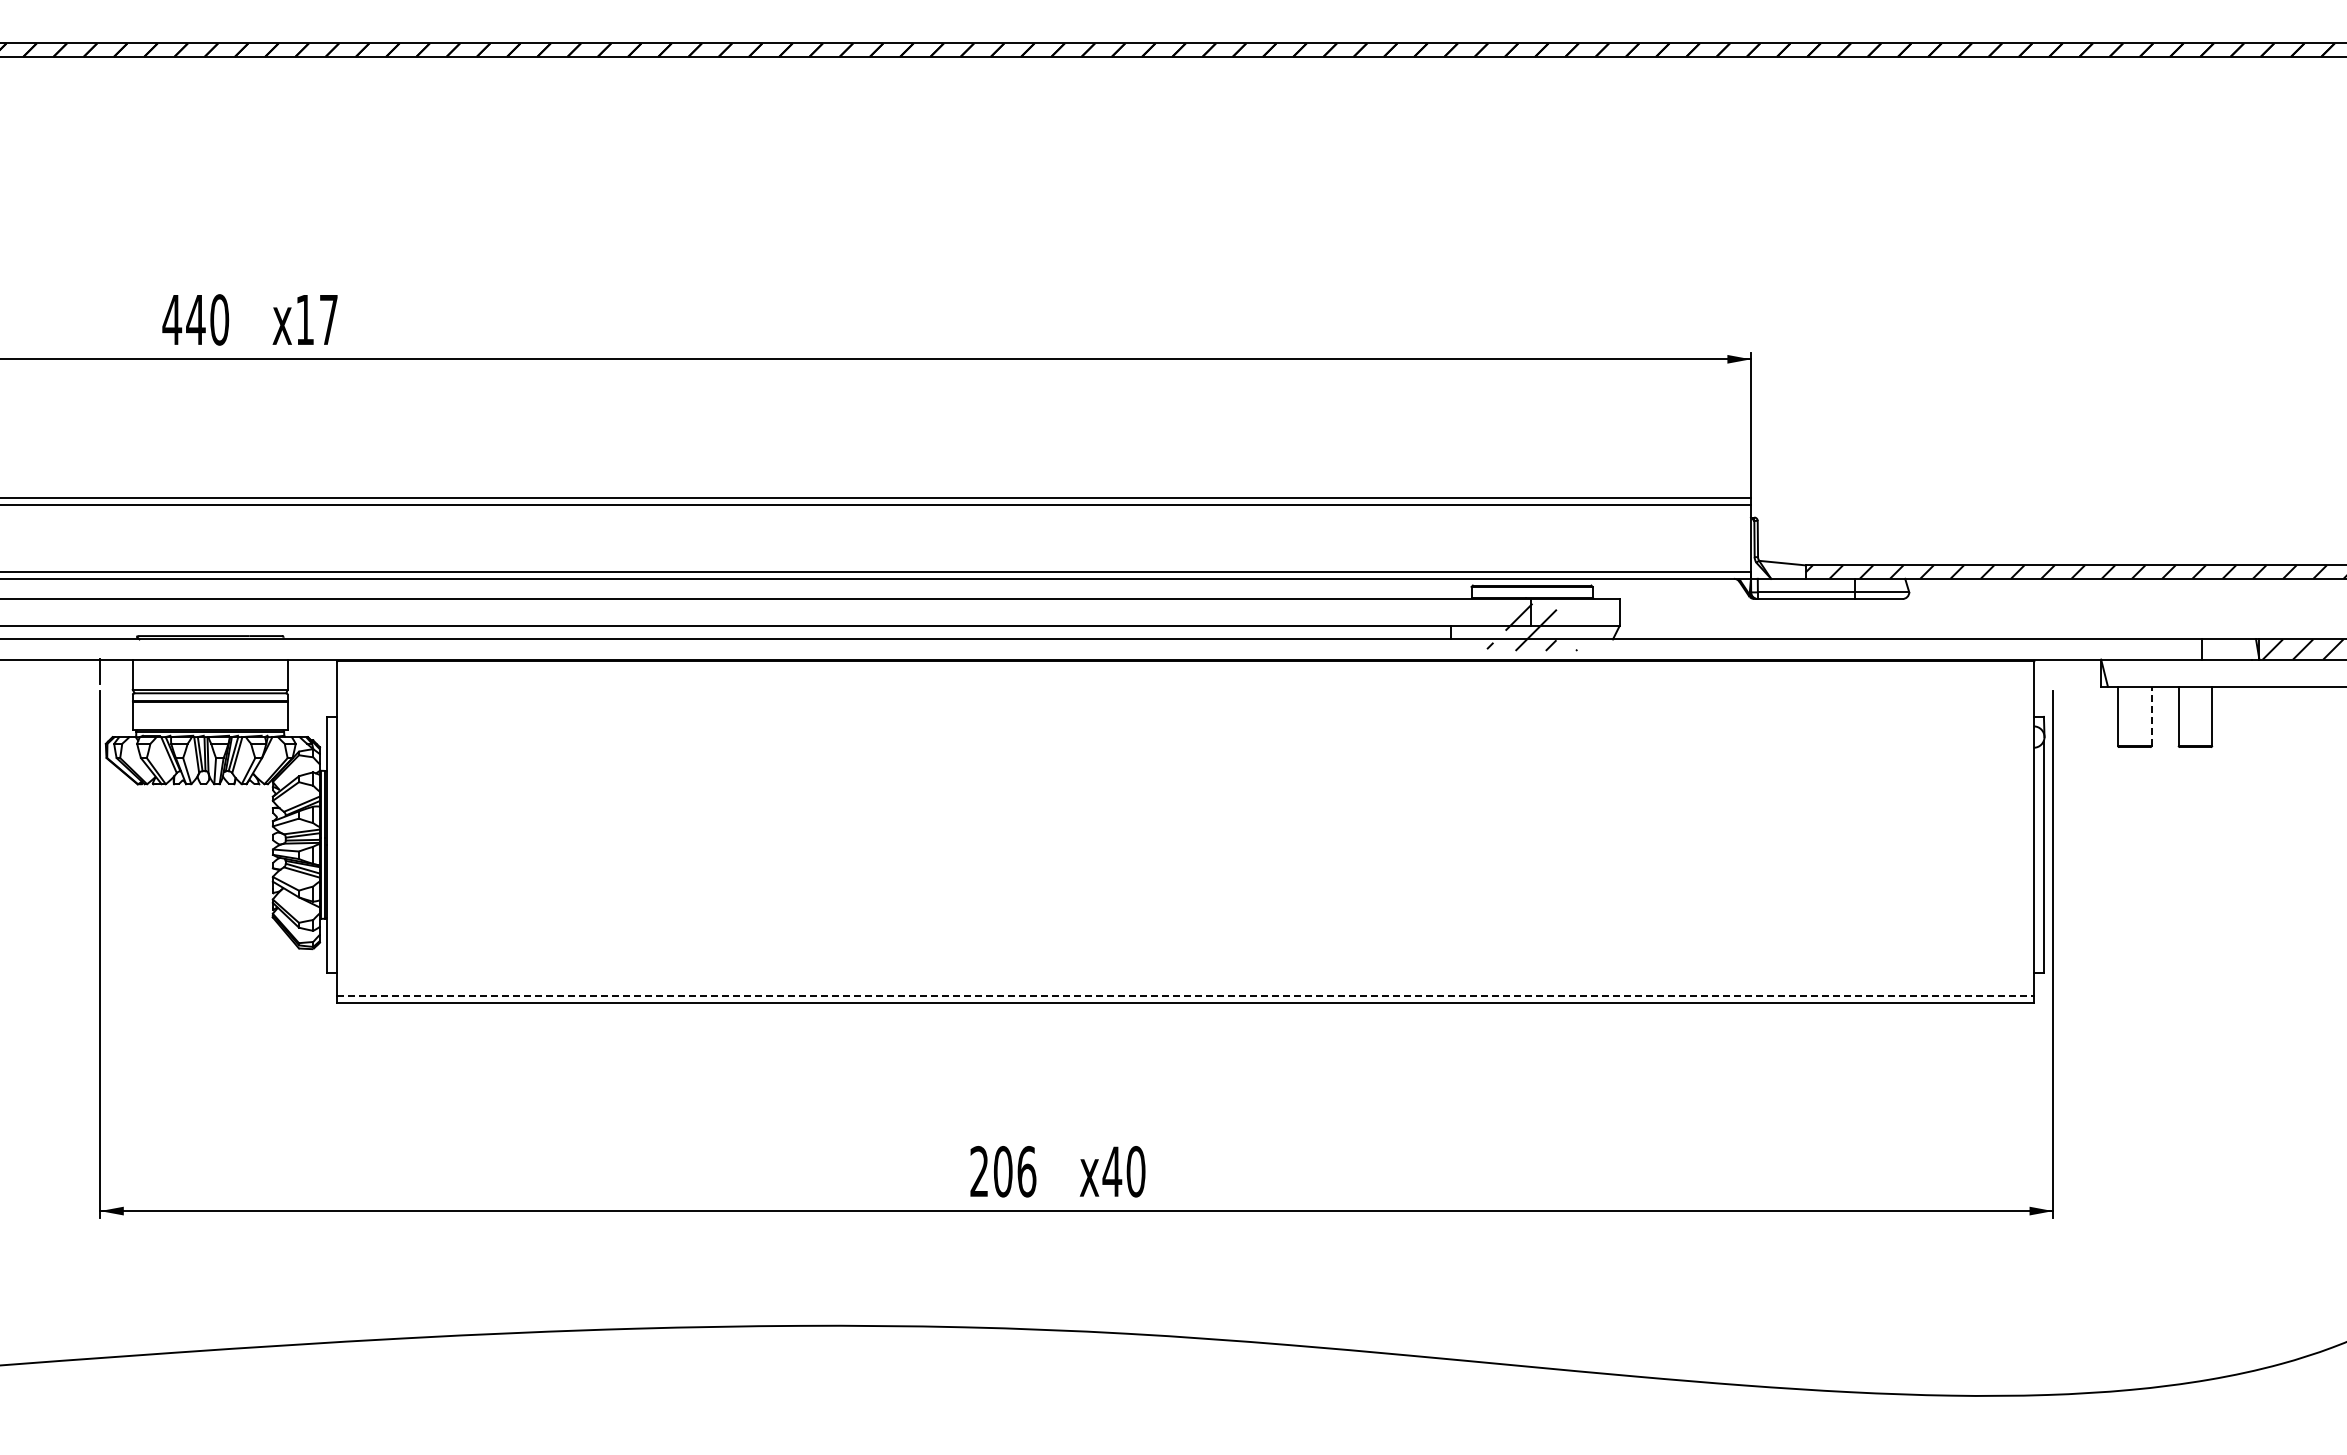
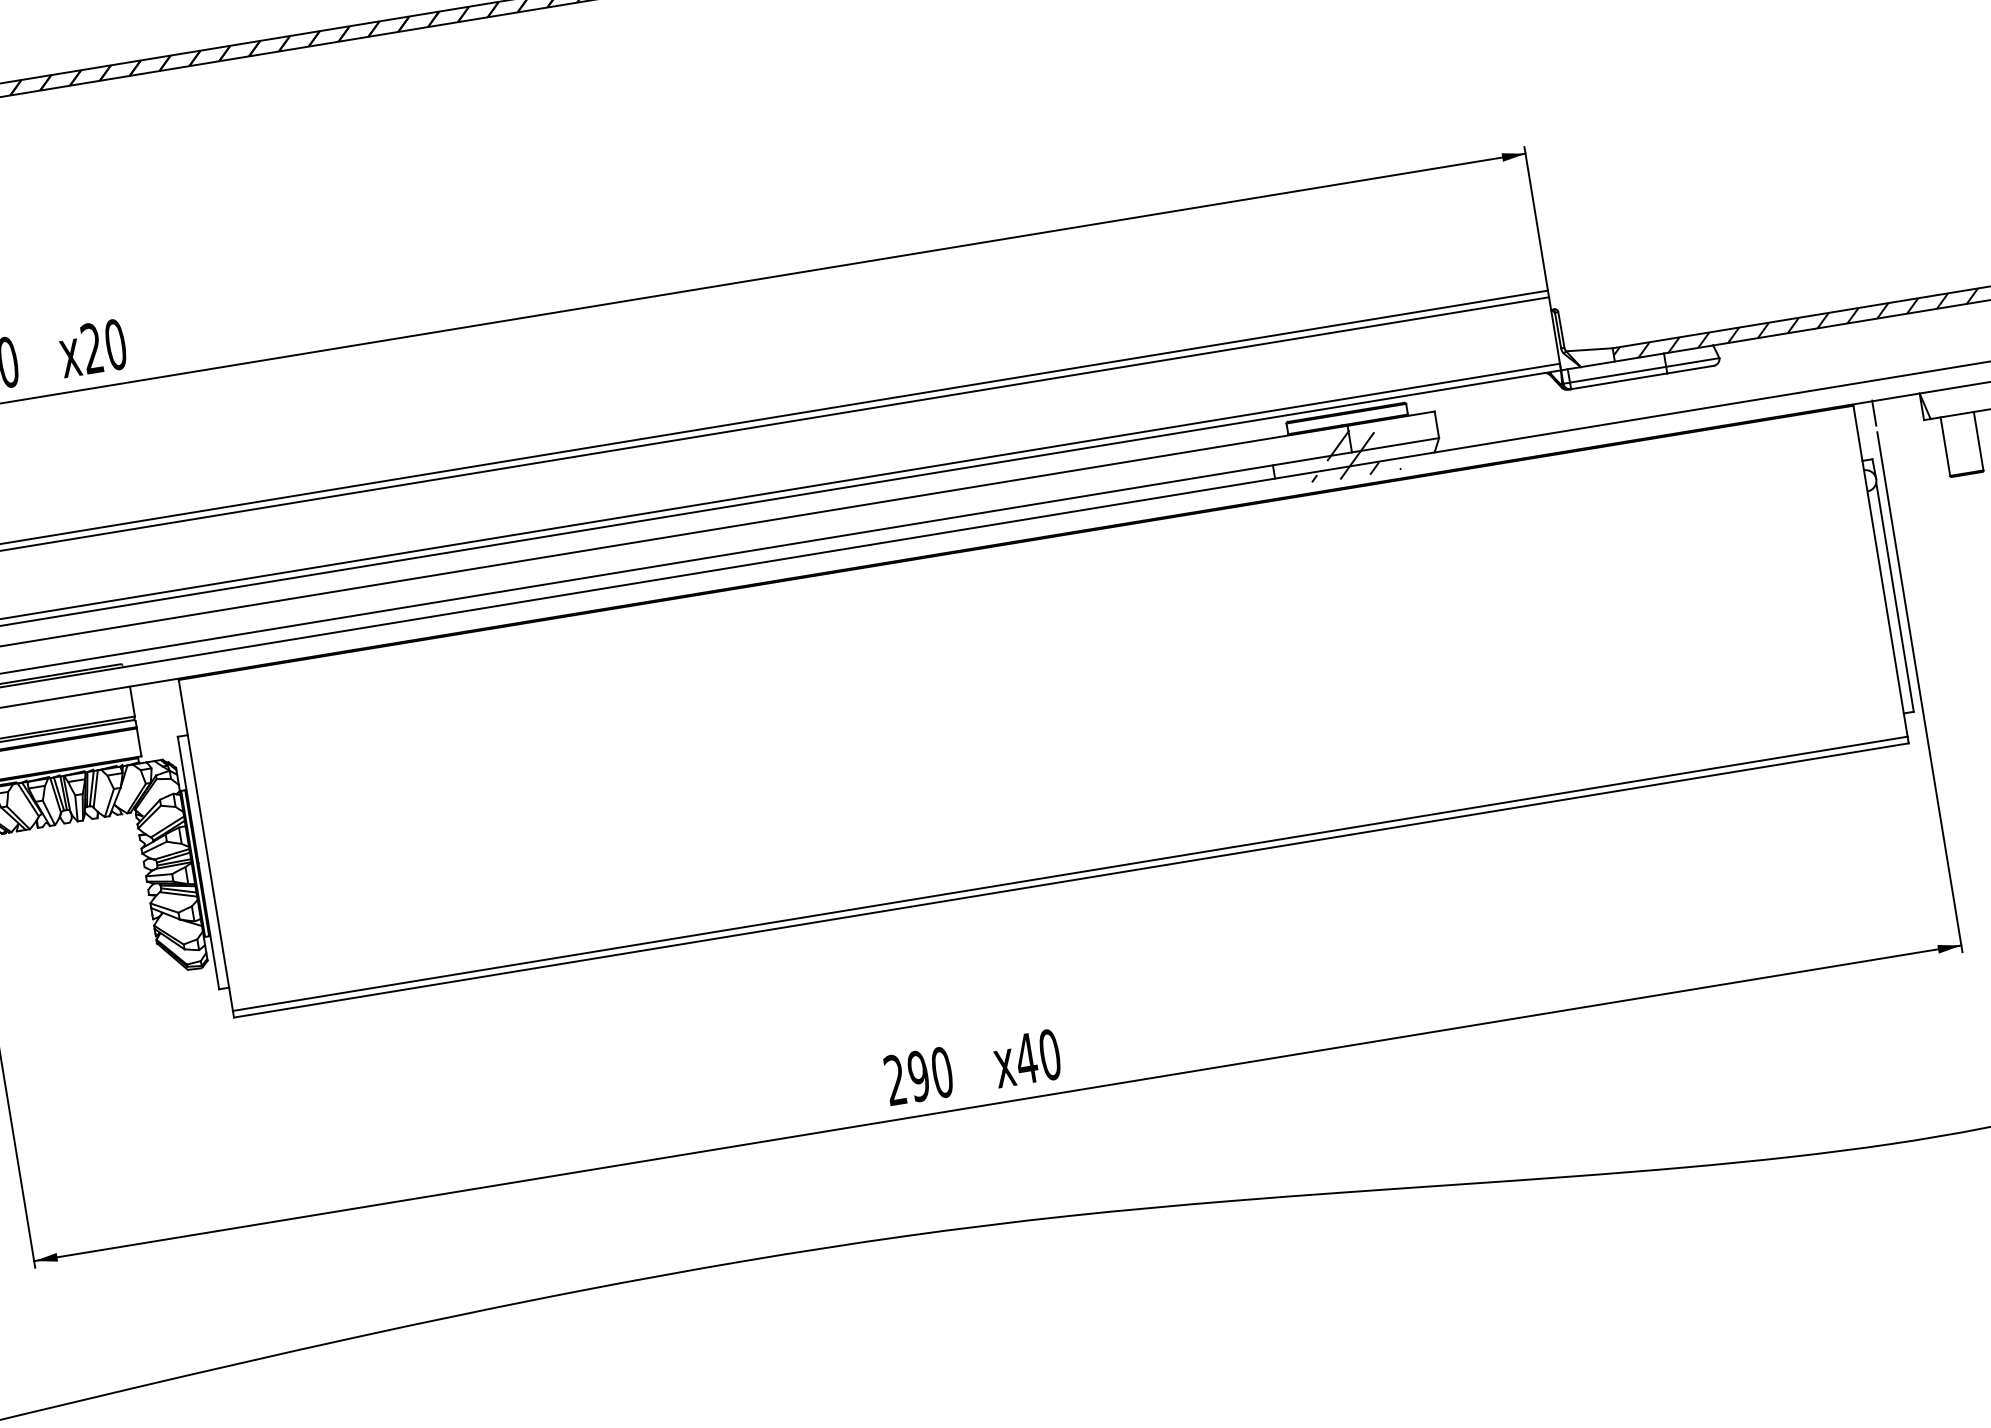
text: (317, 319) -> (104, 346), x17 -> x20
line: (2053, 671) -> (1874, 412), added
line: (2151, 716) -> (1978, 441), dashed -> solid
line: (1185, 996) -> (1070, 873), dashed -> solid
text: (1014, 1171) -> (930, 1074), 206 -> 290

